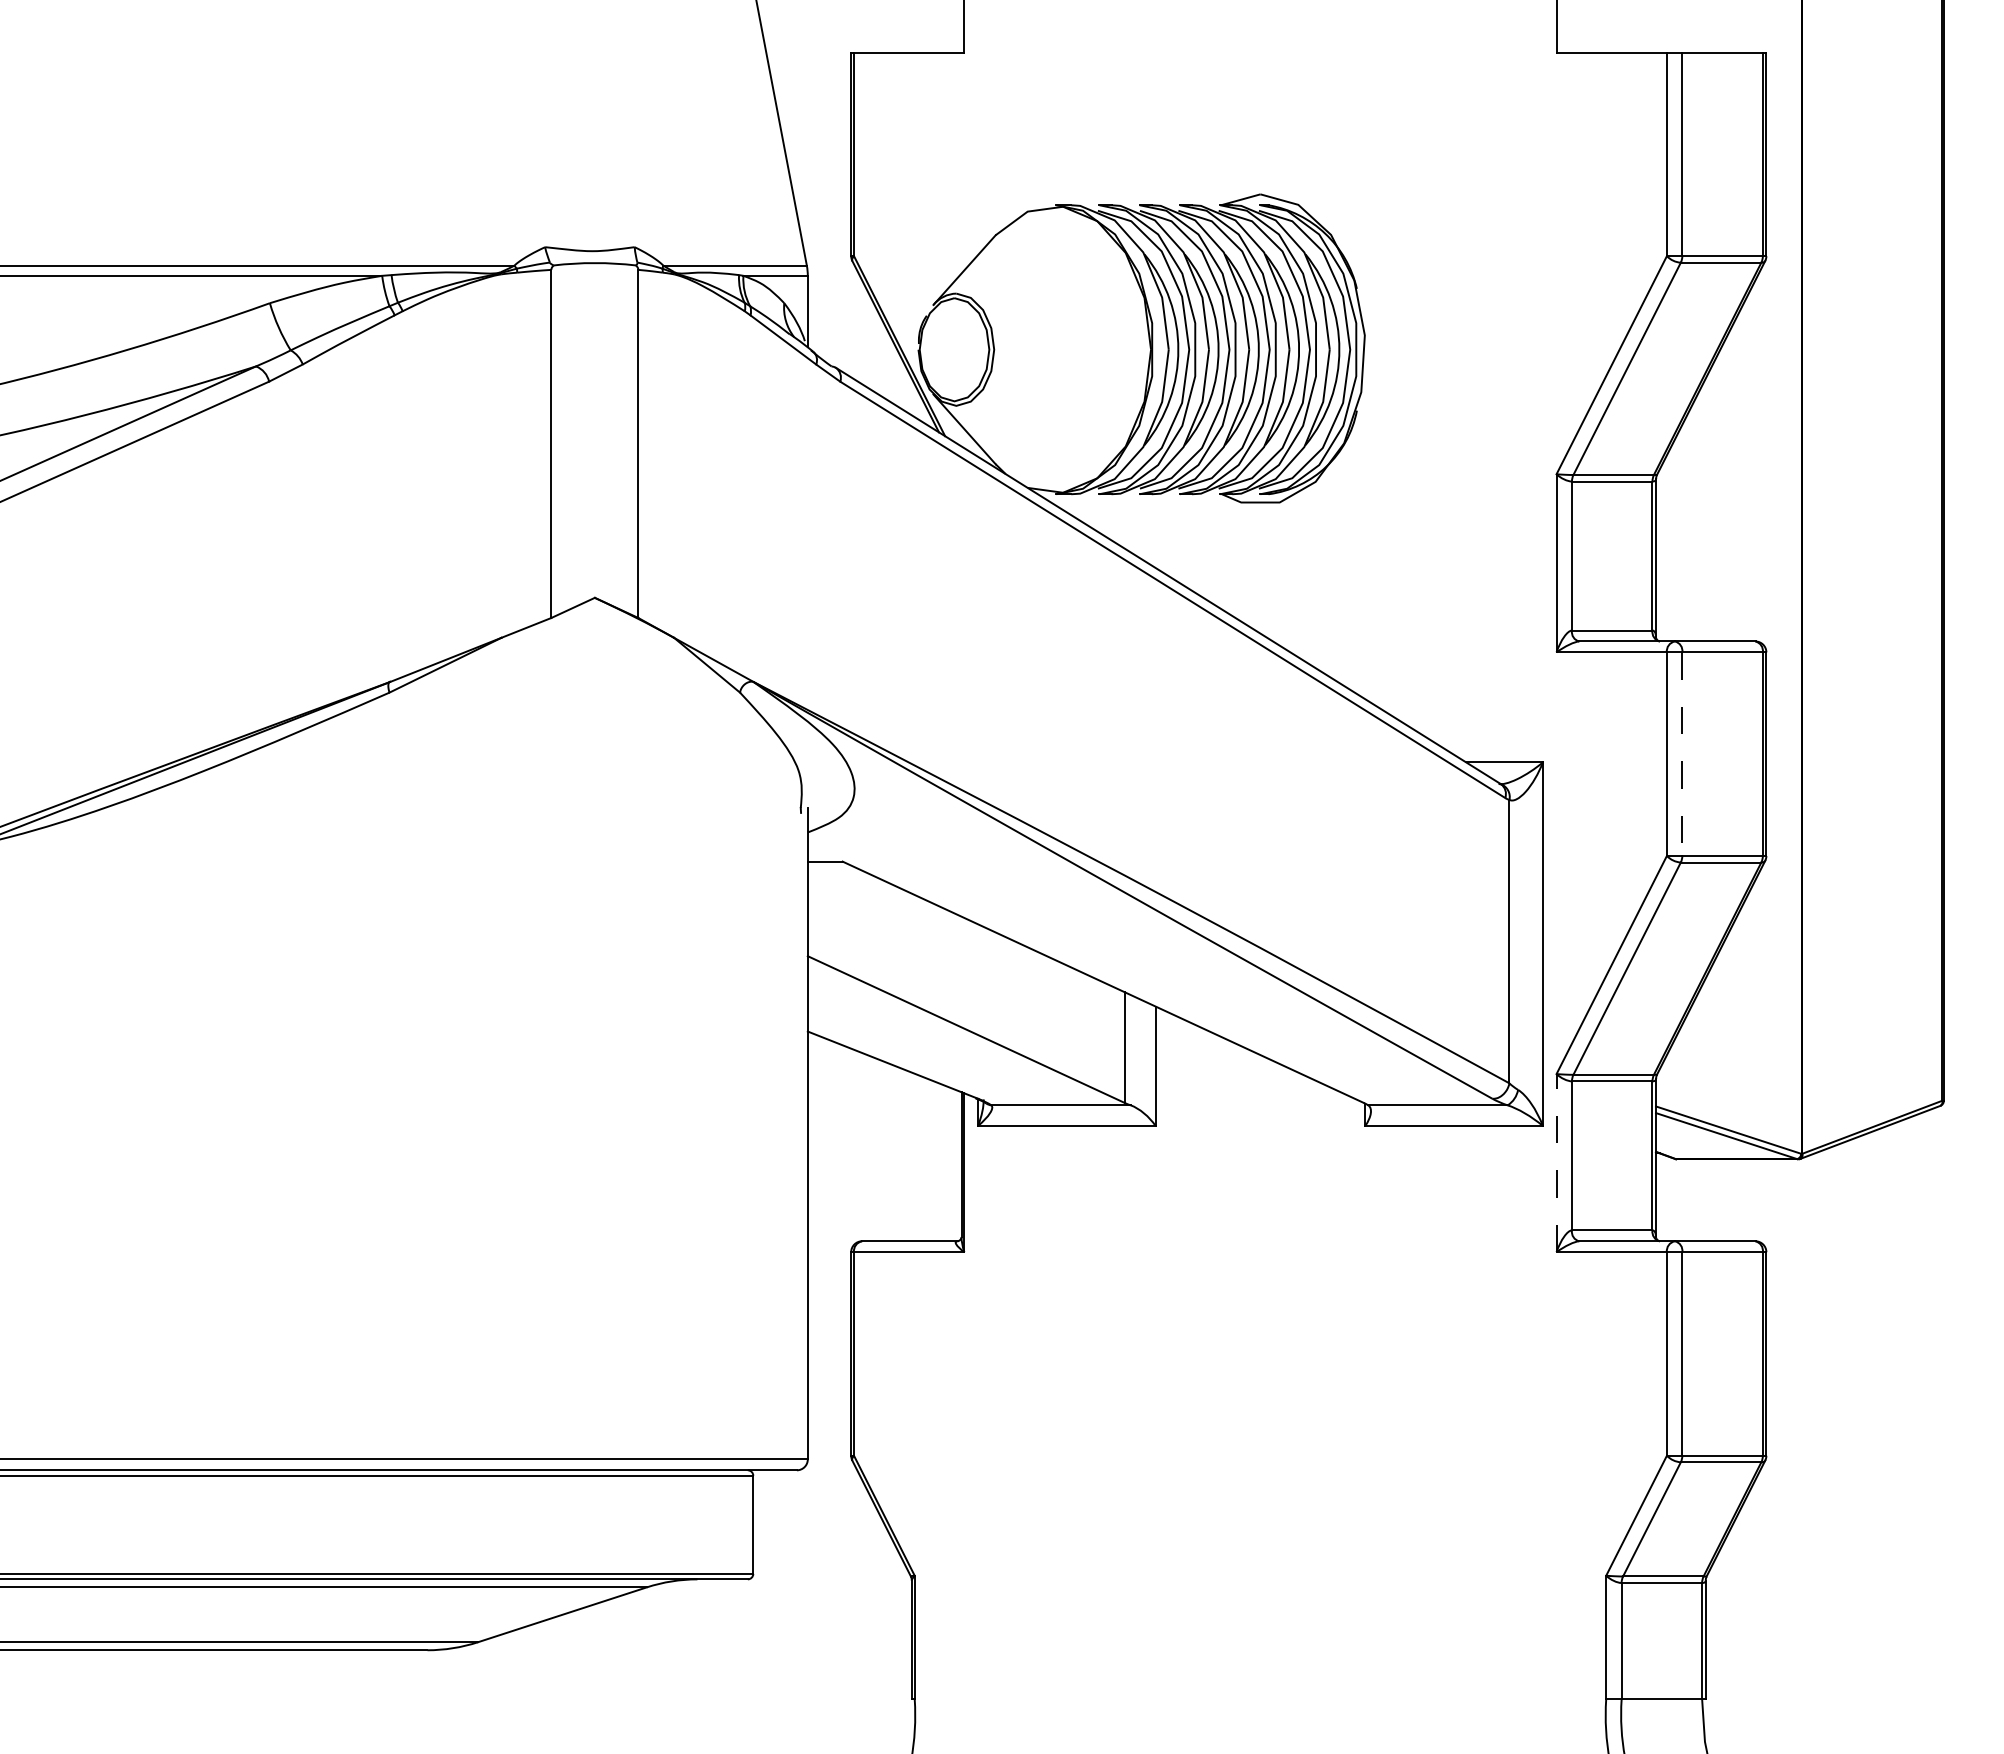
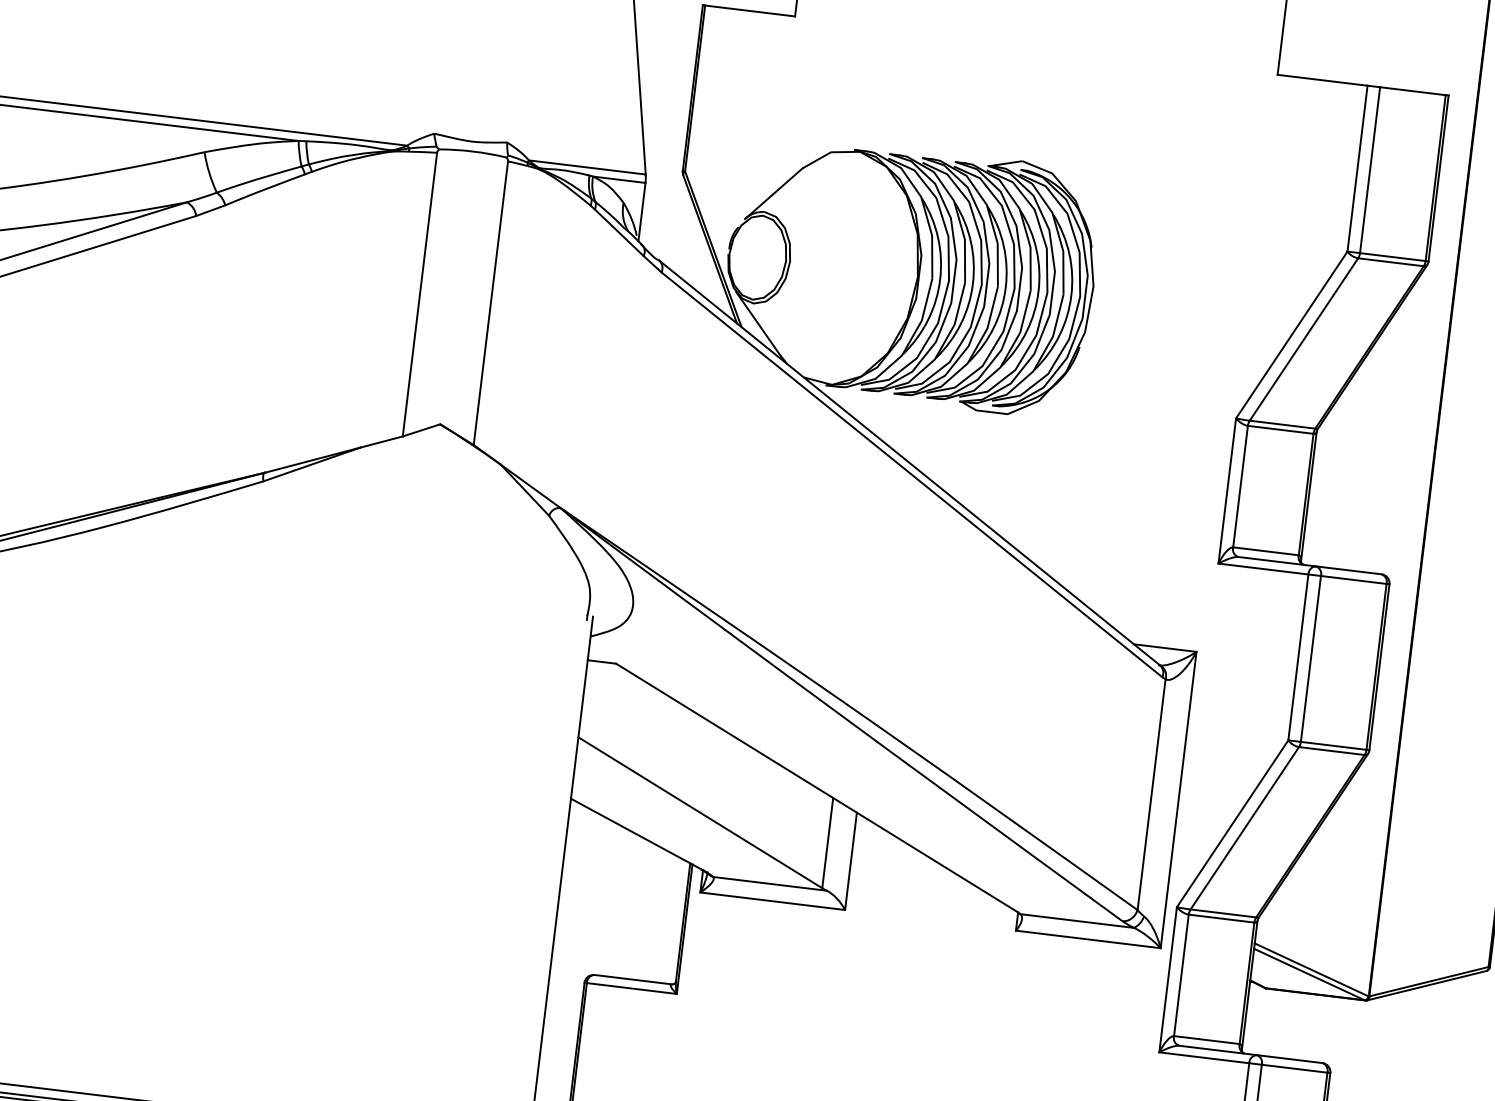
line: (1682, 754) -> (1311, 659), dashed -> solid
line: (1556, 1162) -> (1168, 979), dashed -> solid

